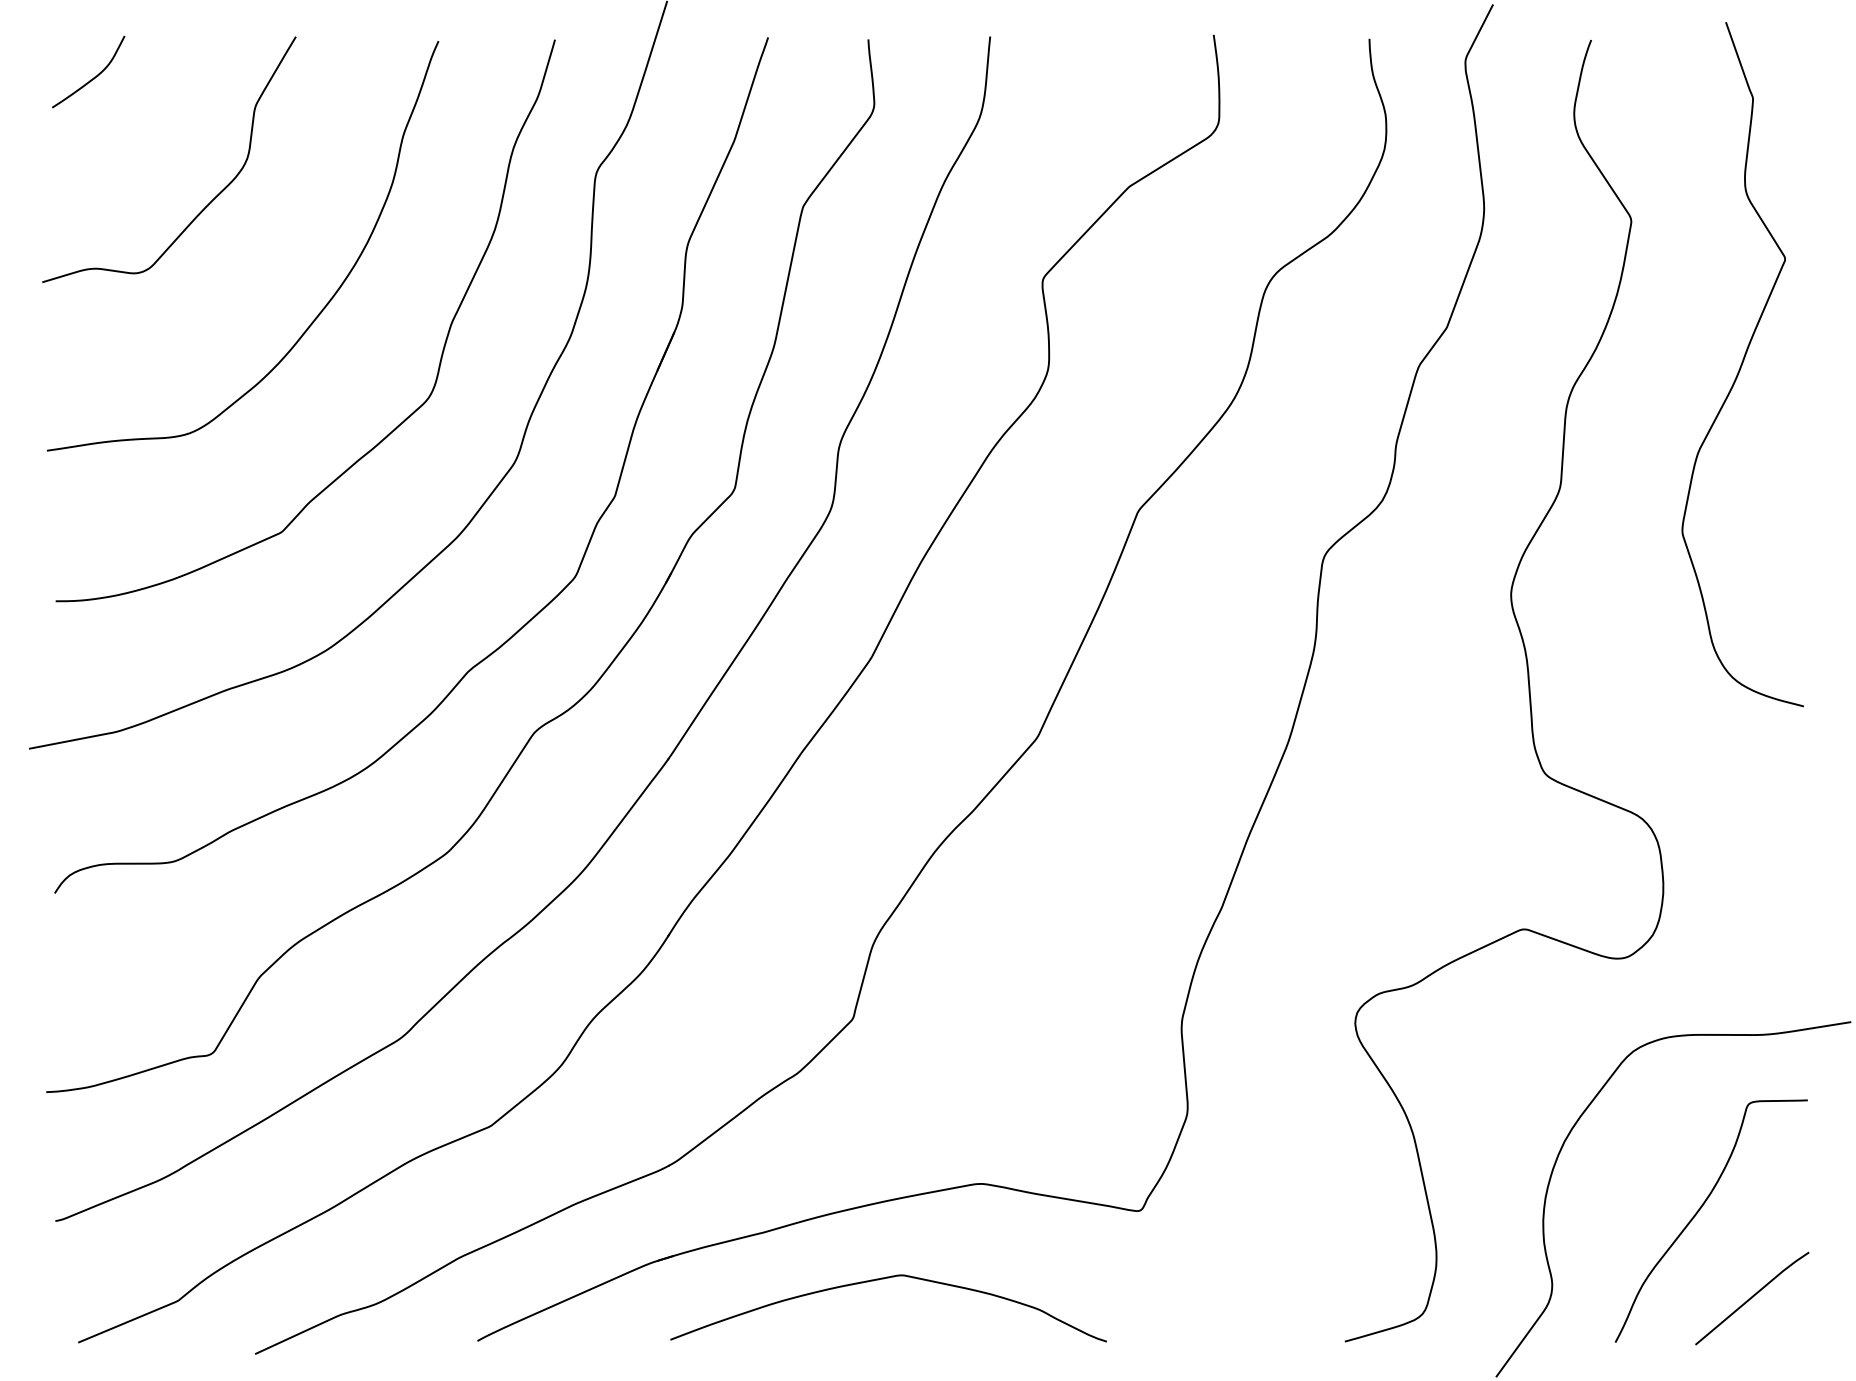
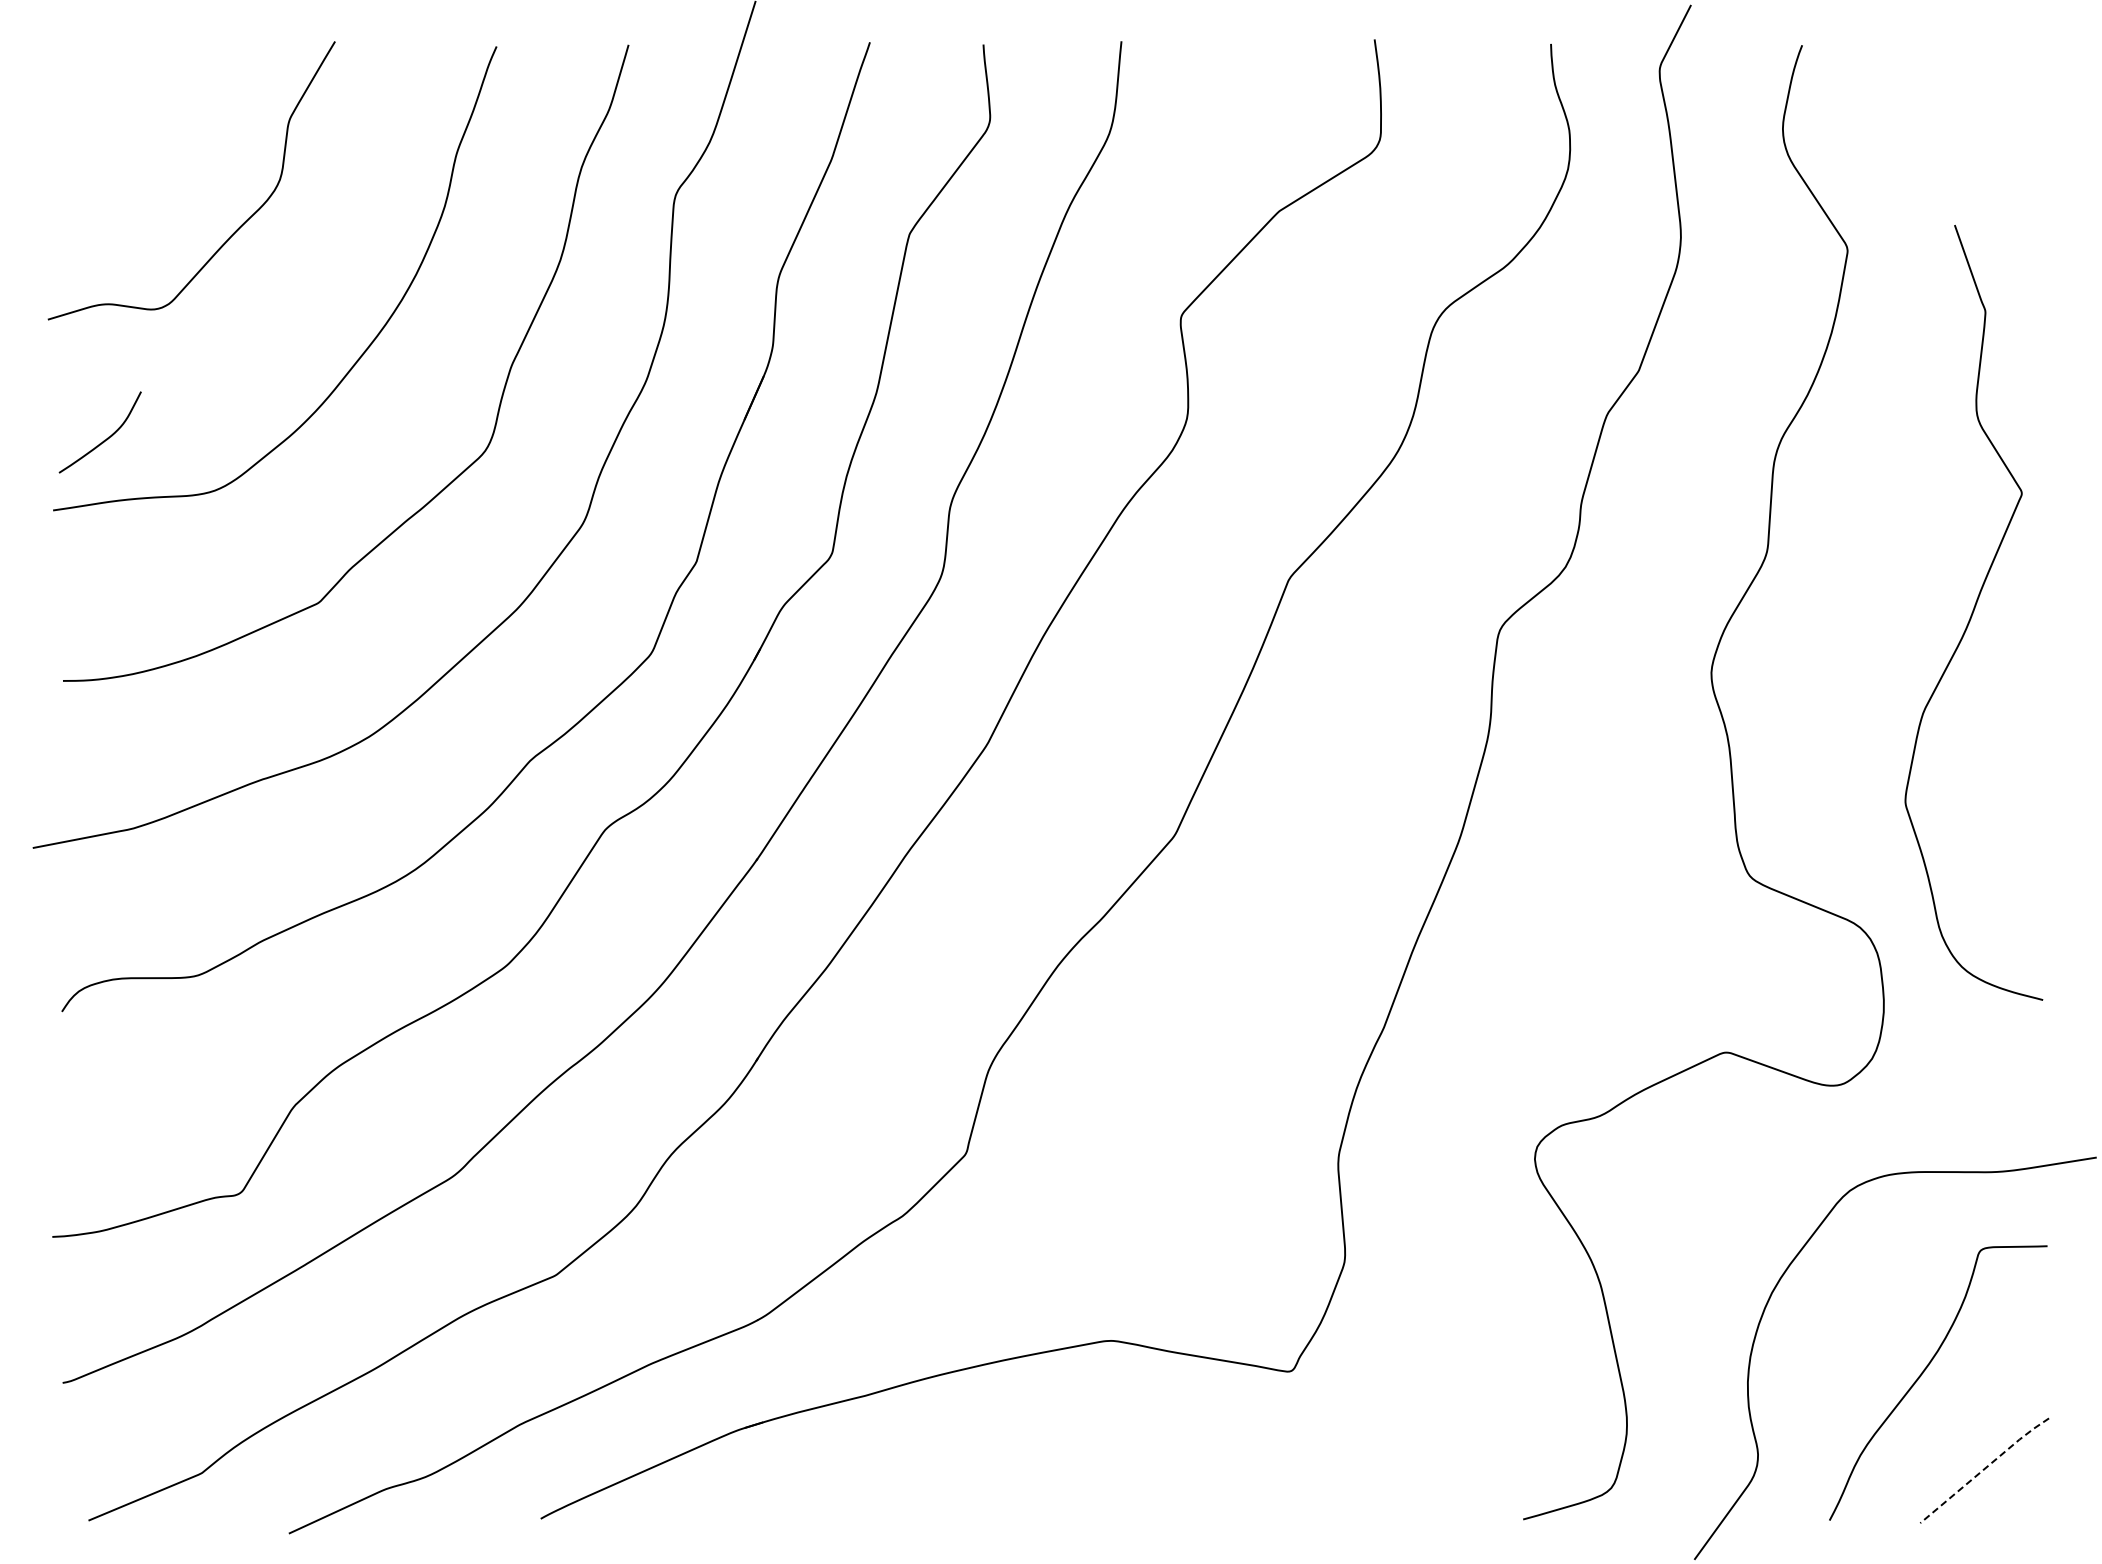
curve: (91, 79) -> (103, 440), moved
curve: (1742, 364) -> (1973, 612), moved
curve: (881, 1279) -> (998, 1449), removed
line: (1753, 1296) -> (1985, 1468), solid -> dashed

